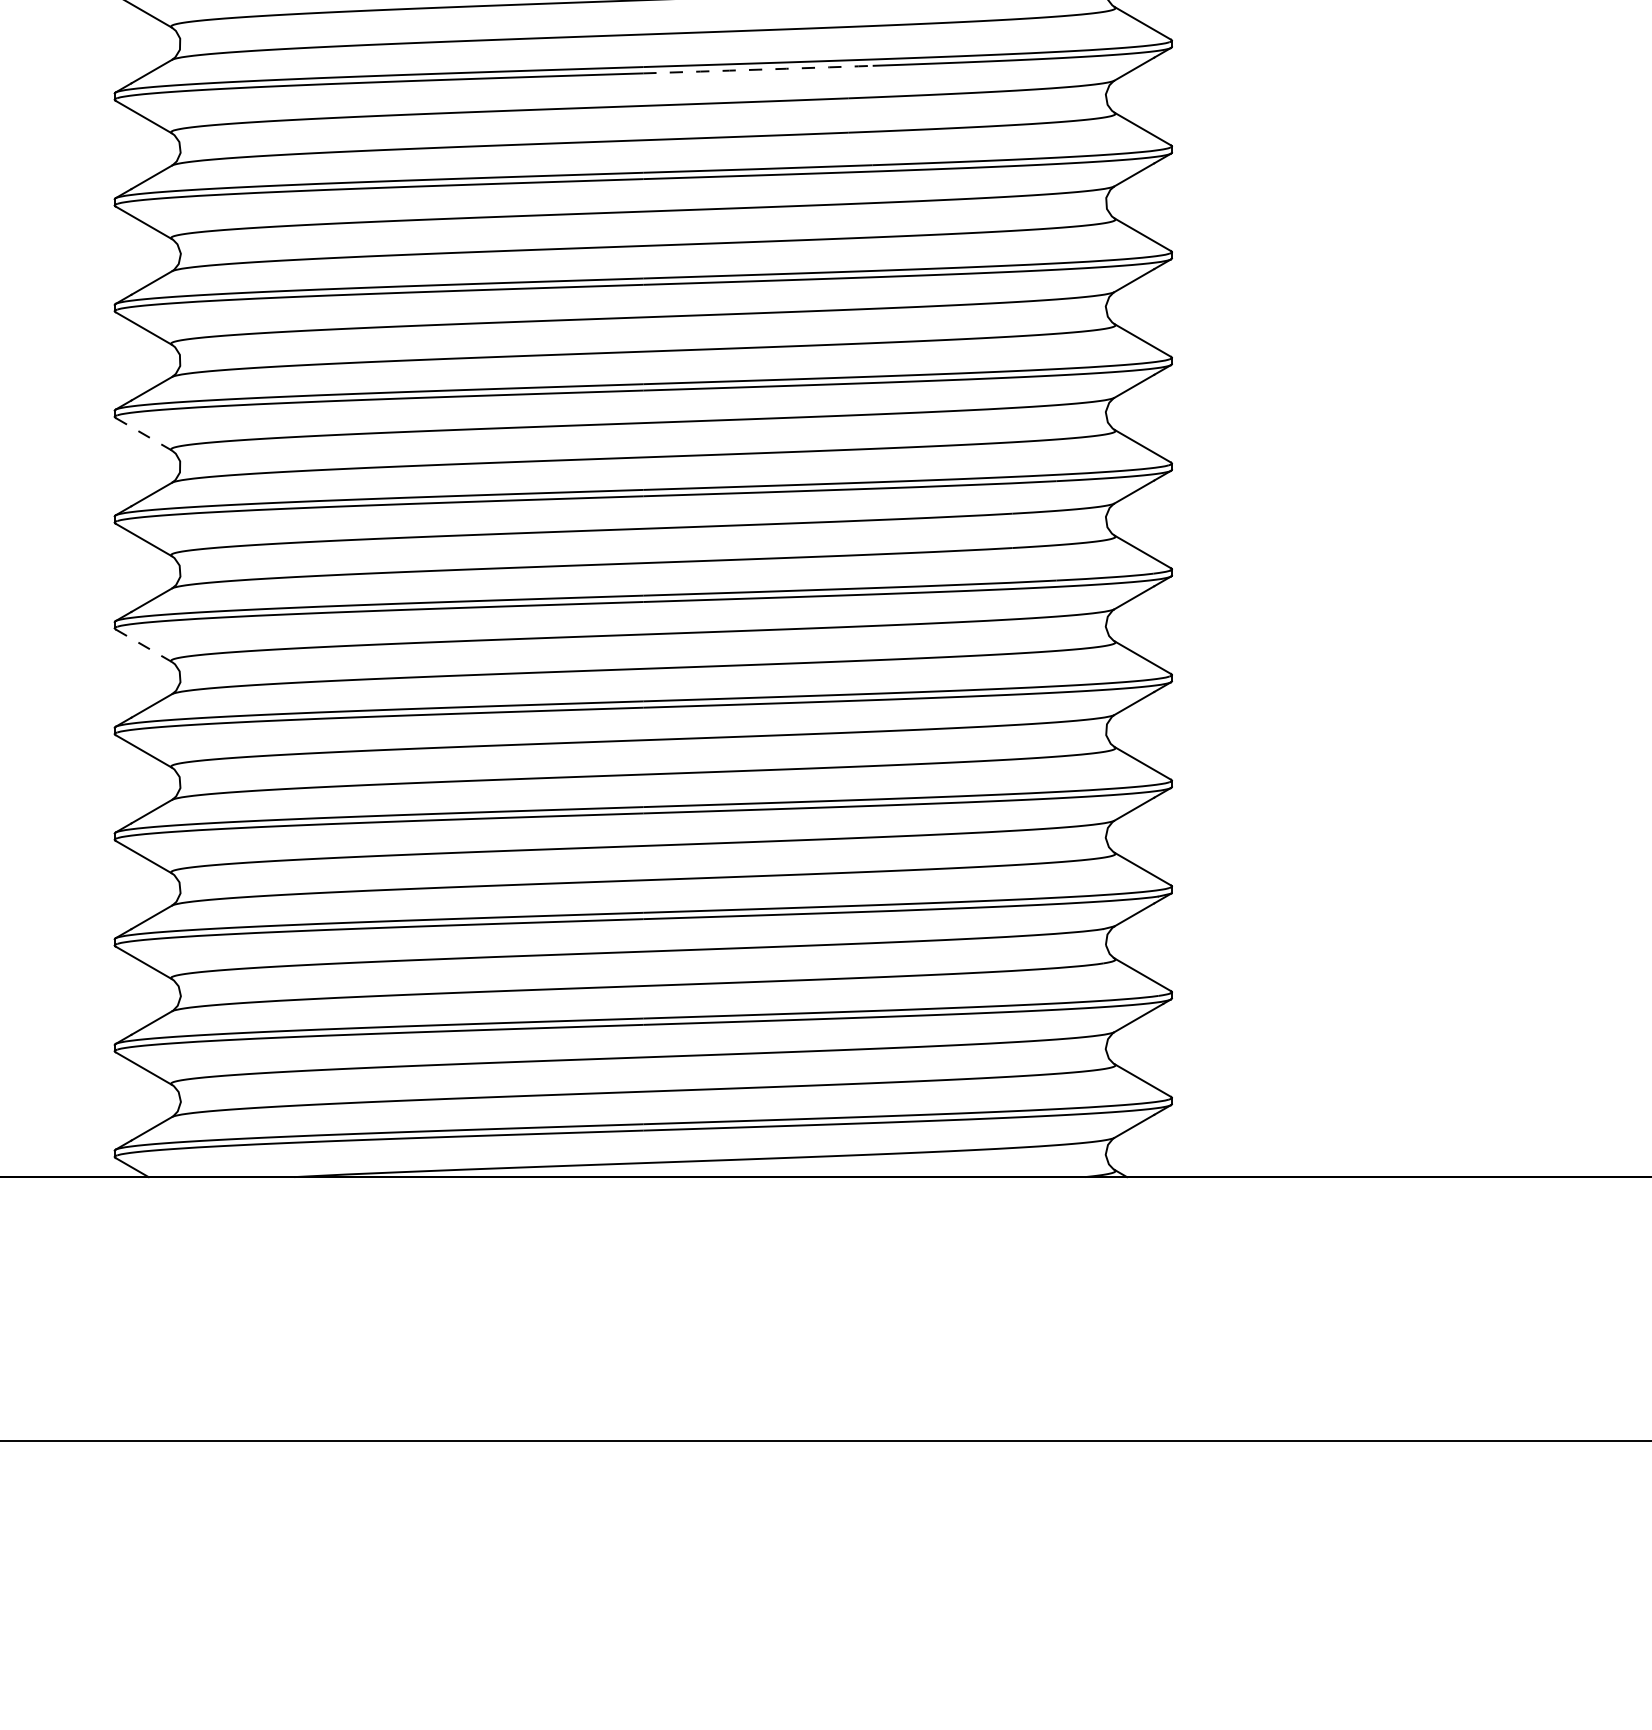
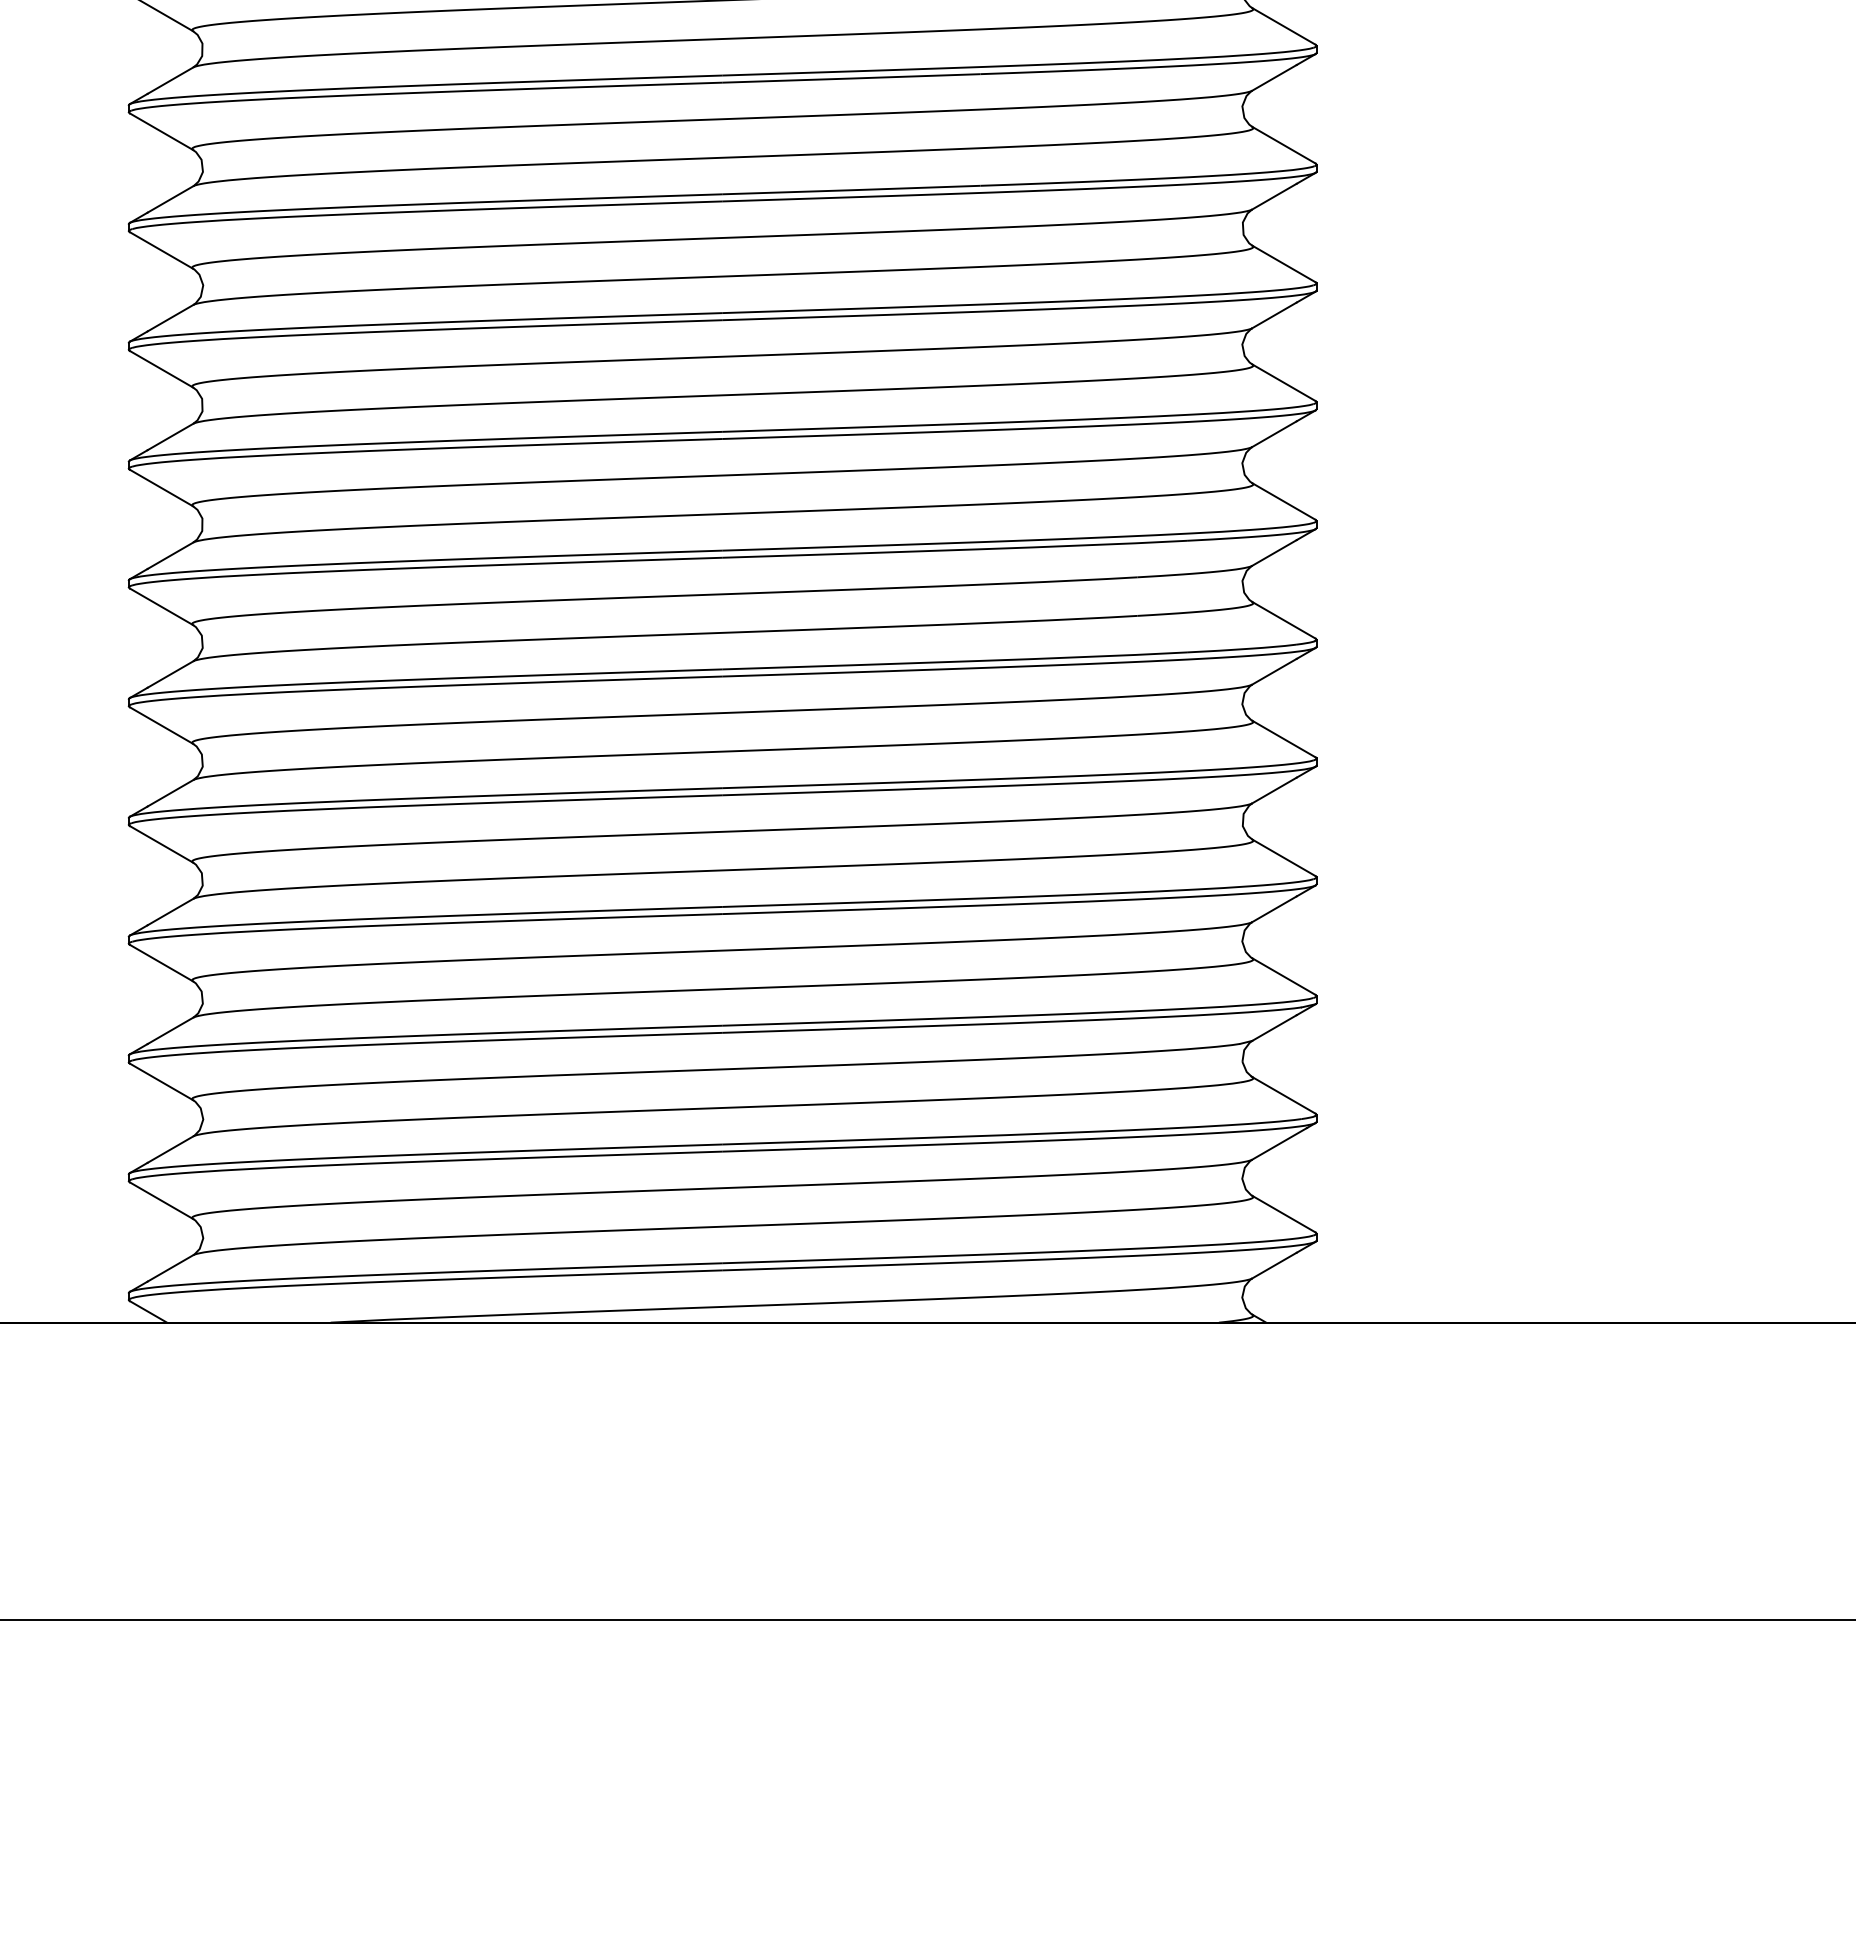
arc: (757, 69) -> (851, 78), dashed -> solid
line: (143, 434) -> (161, 488), dashed -> solid
line: (143, 645) -> (161, 725), dashed -> solid

